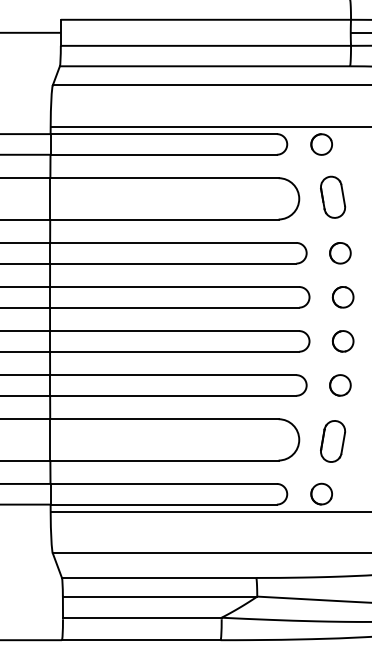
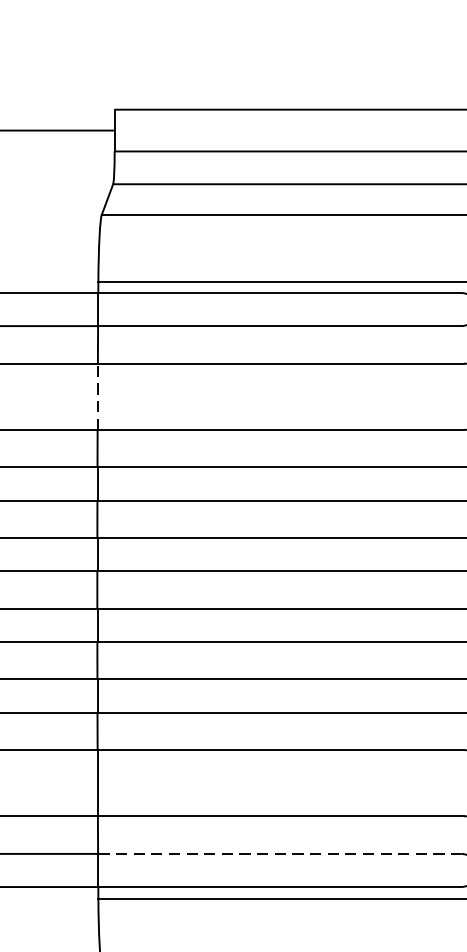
line: (50, 198) -> (98, 396), solid -> dashed
line: (164, 483) -> (280, 853), solid -> dashed

